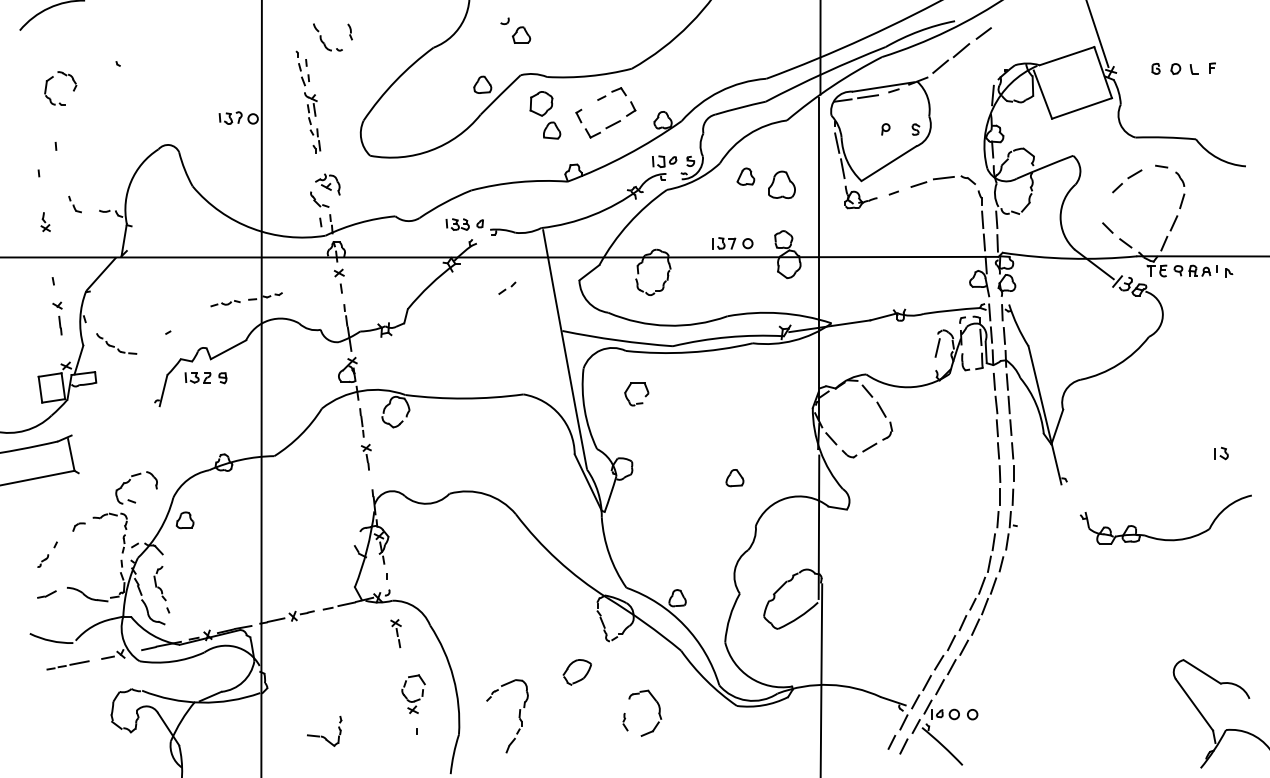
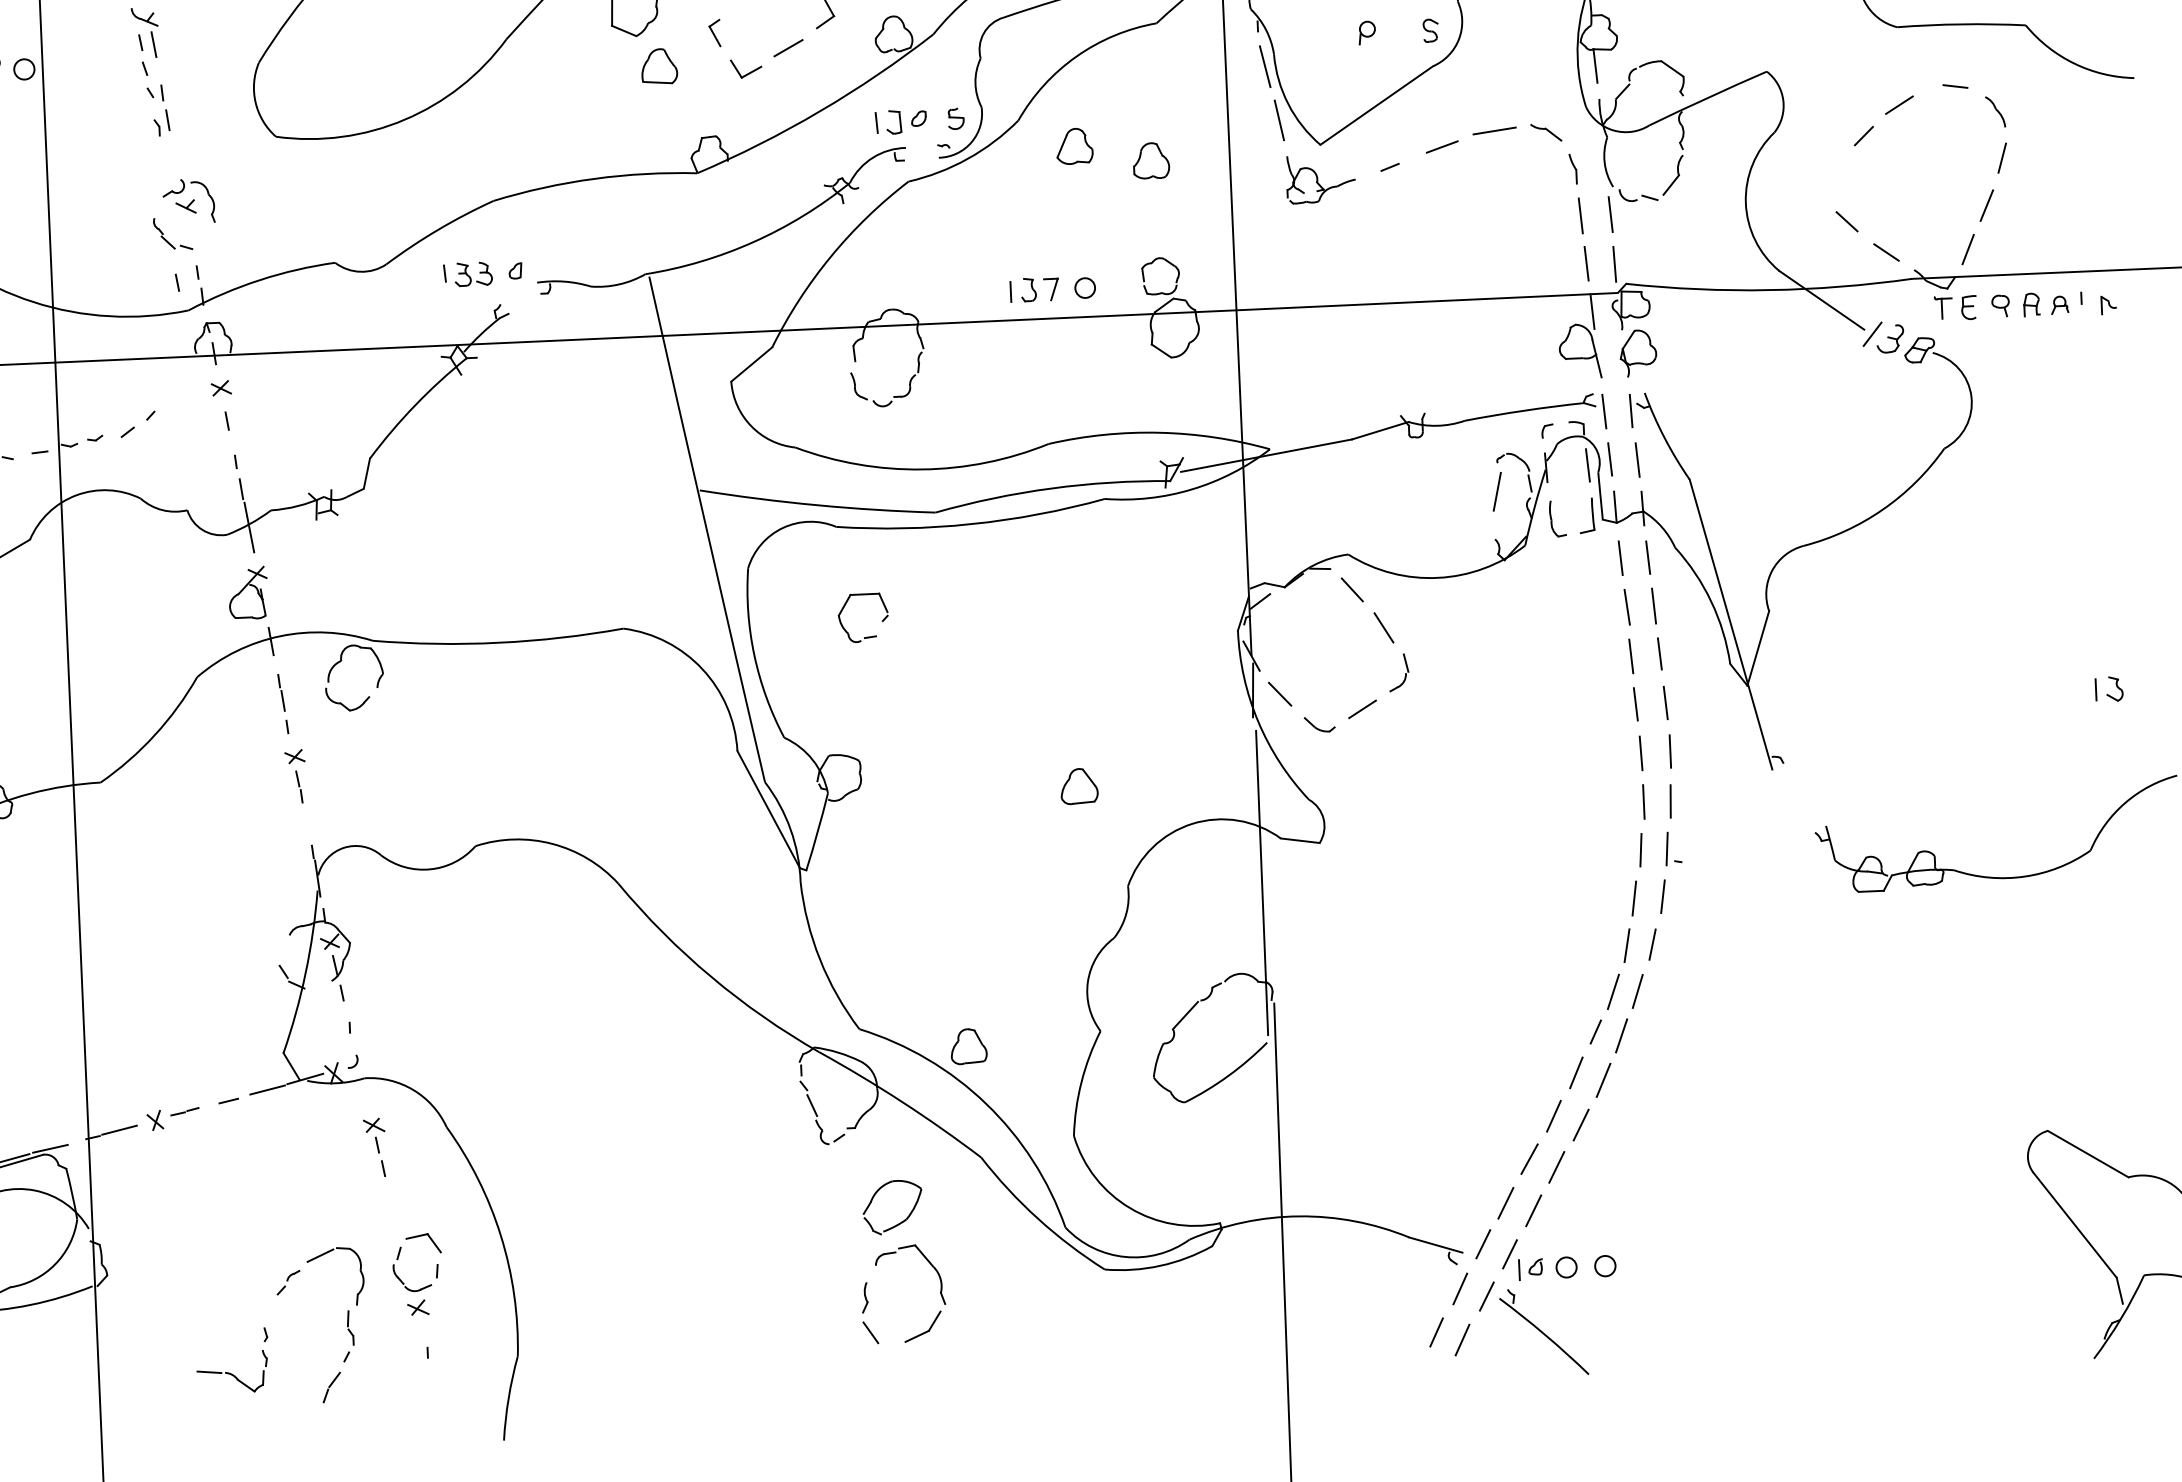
part: (781, 185) -> (1150, 161), size x0.62
part: (507, 287) -> (138, 422), moved
part: (576, 672) -> (890, 1207), moved
part: (518, 716) -> (345, 1325), moved
part: (625, 721) -> (869, 1312), size x1.67

